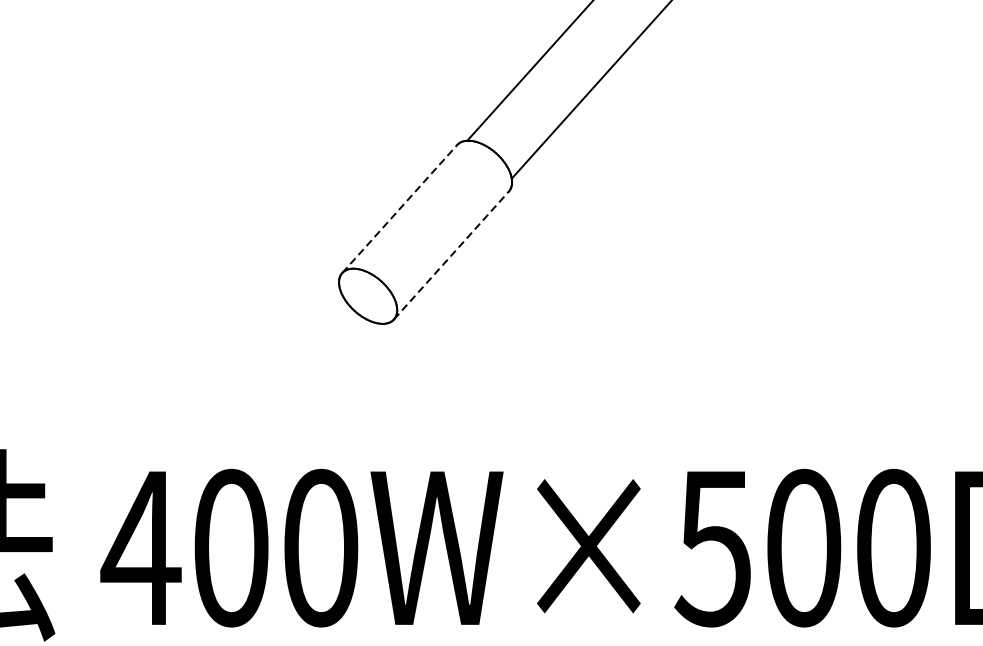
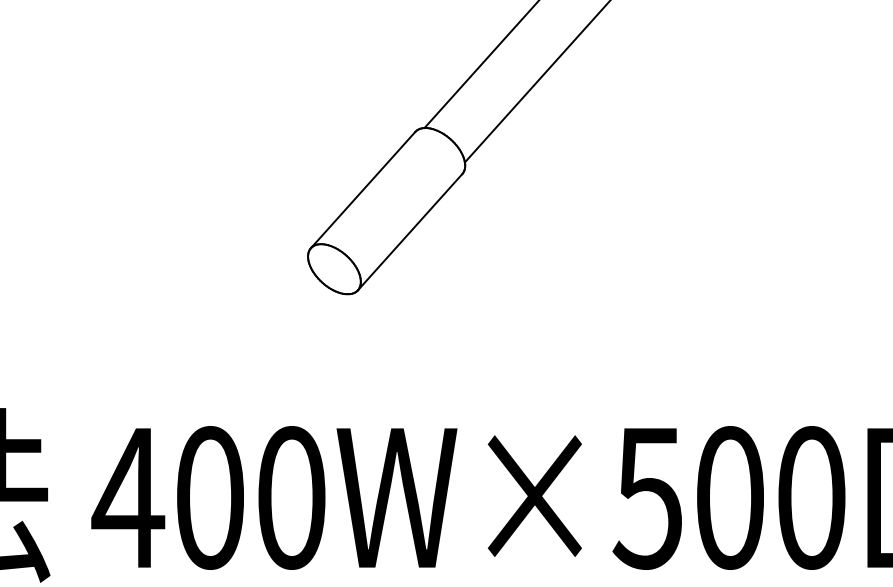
line: (400, 208) -> (363, 189), dashed -> solid
line: (451, 254) -> (410, 231), dashed -> solid

